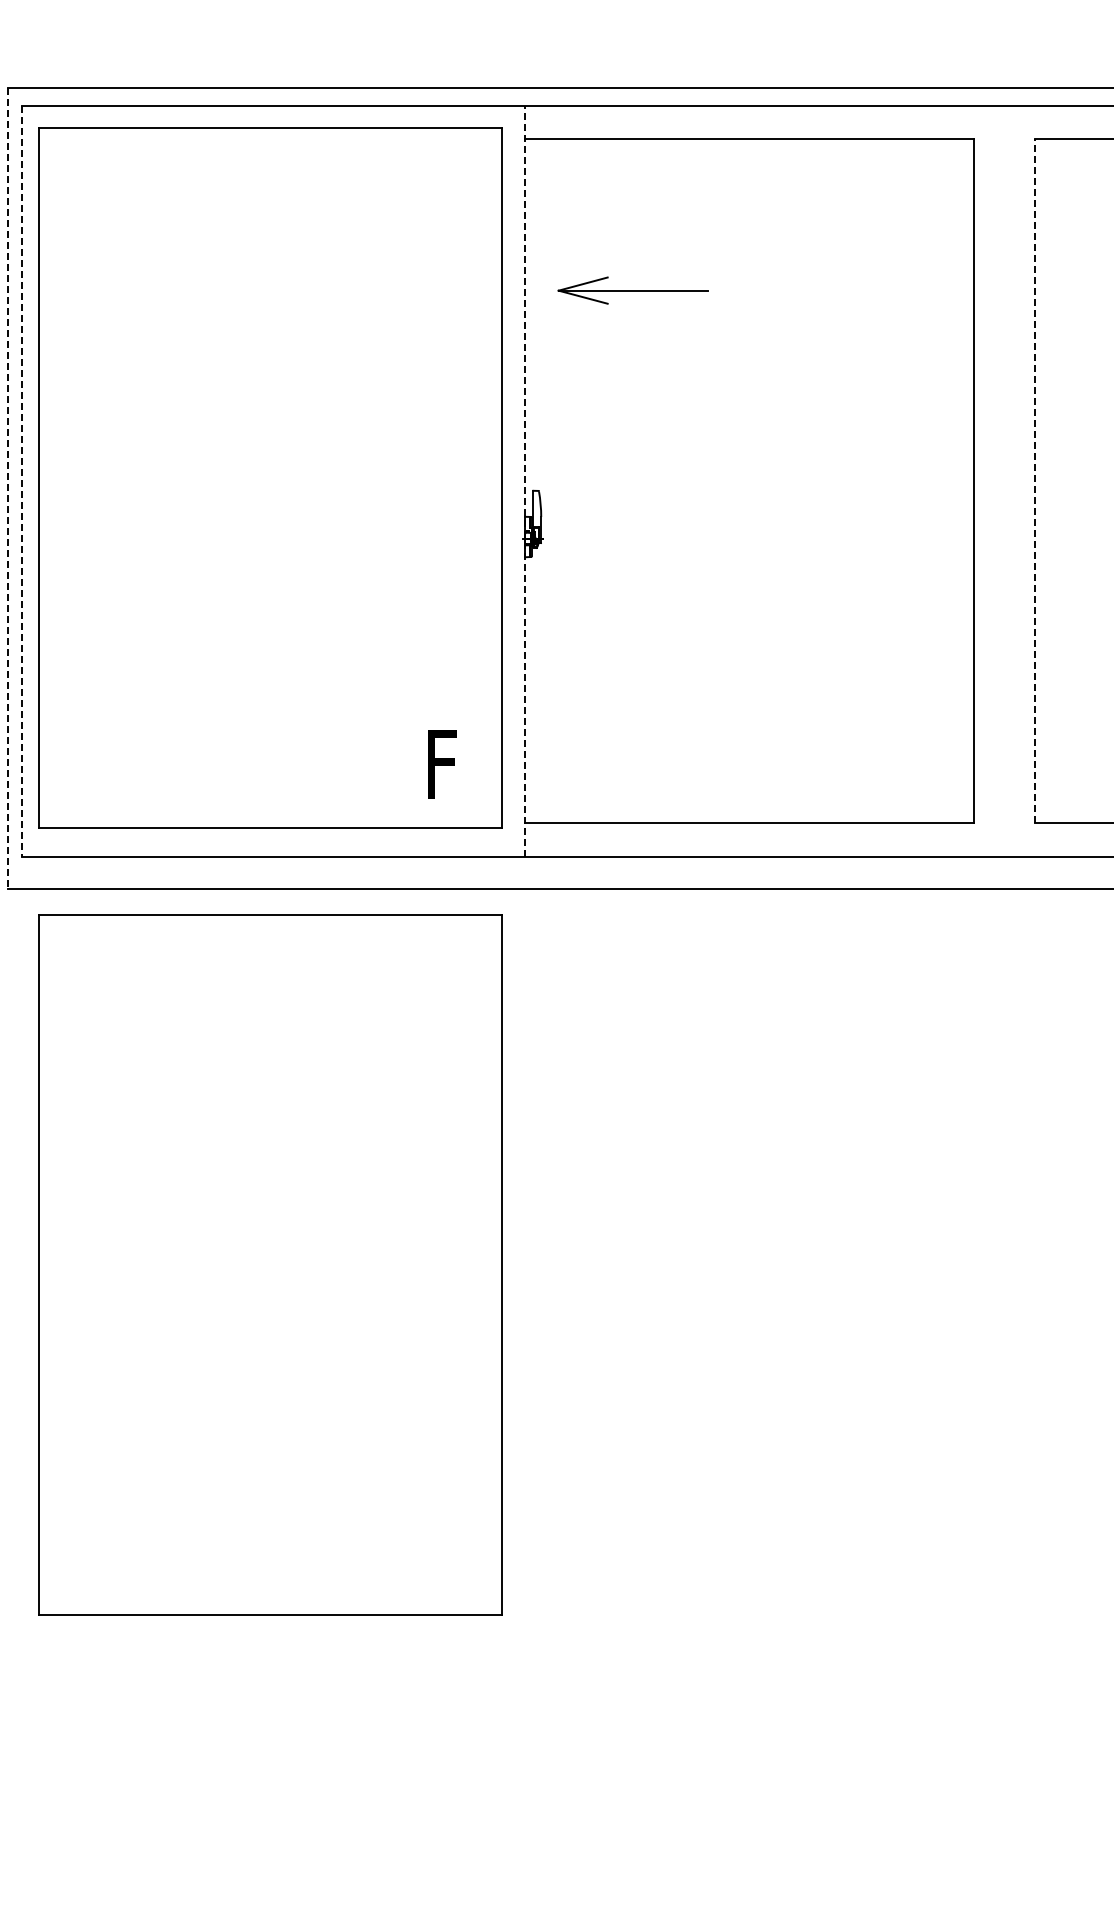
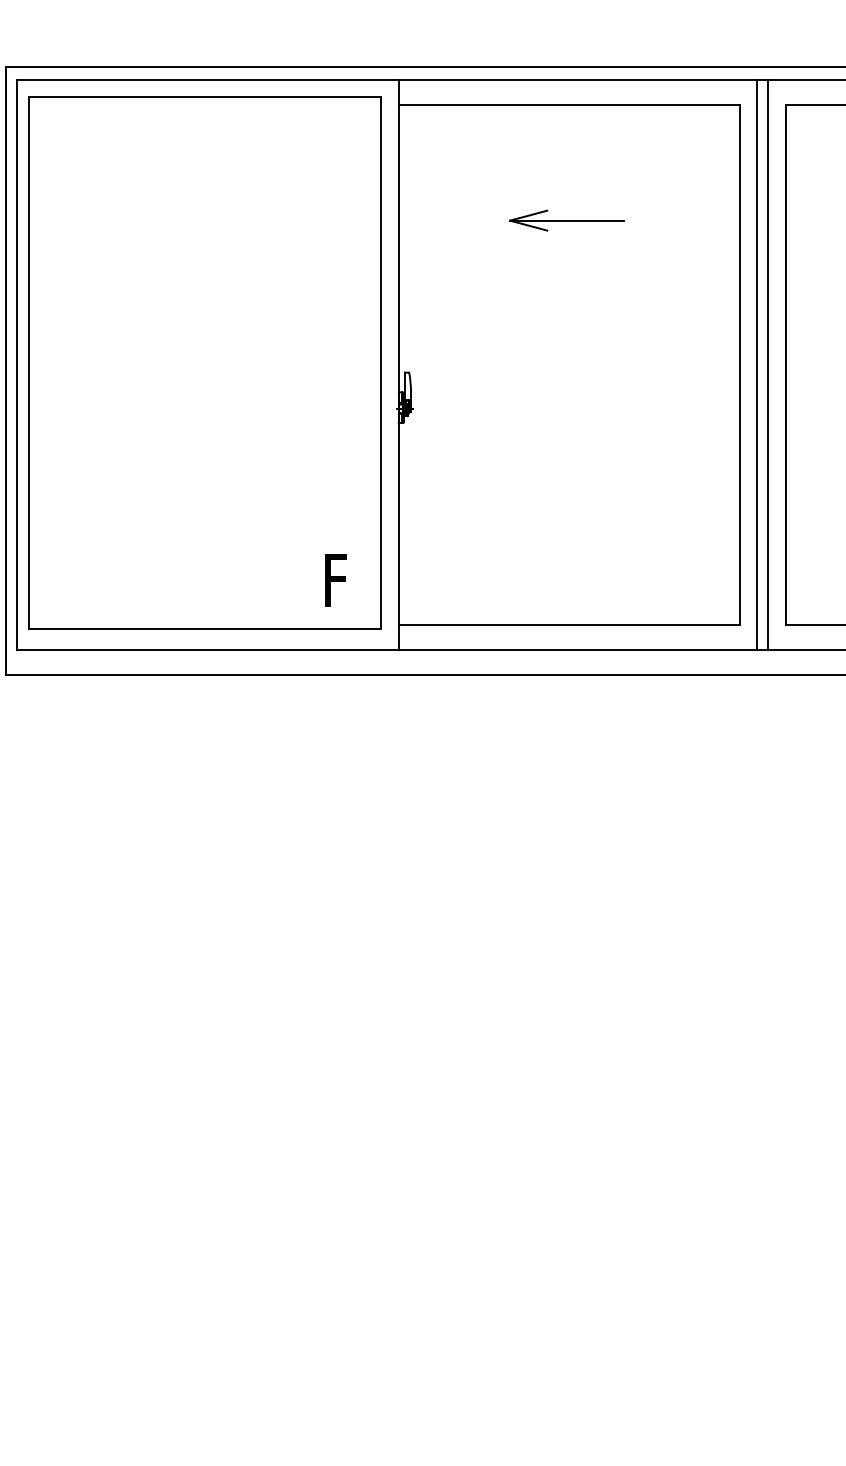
part: (632, 290) -> (566, 220), moved
line: (997, 480) -> (757, 364), added
line: (1011, 480) -> (768, 364), added
line: (1034, 480) -> (785, 364), dashed -> solid
line: (22, 481) -> (17, 365), dashed -> solid
line: (525, 481) -> (399, 365), dashed -> solid
line: (7, 488) -> (5, 370), dashed -> solid
part: (270, 1264) -> (205, 960), removed

